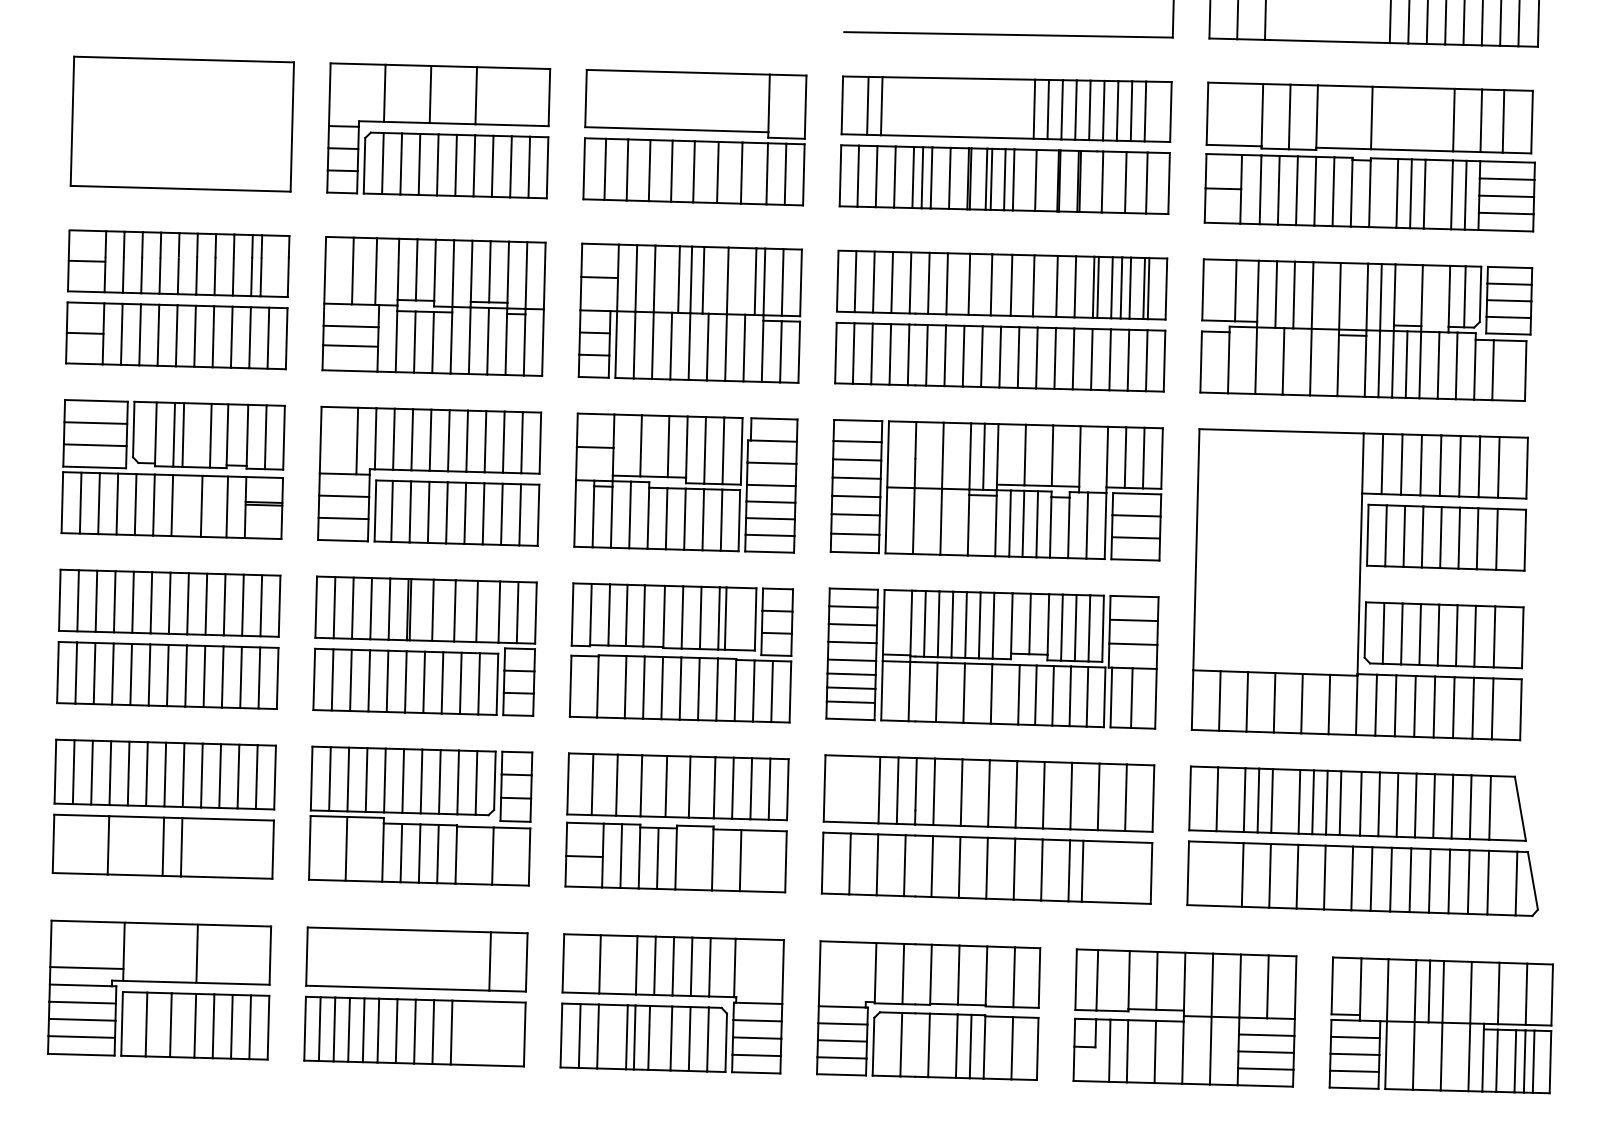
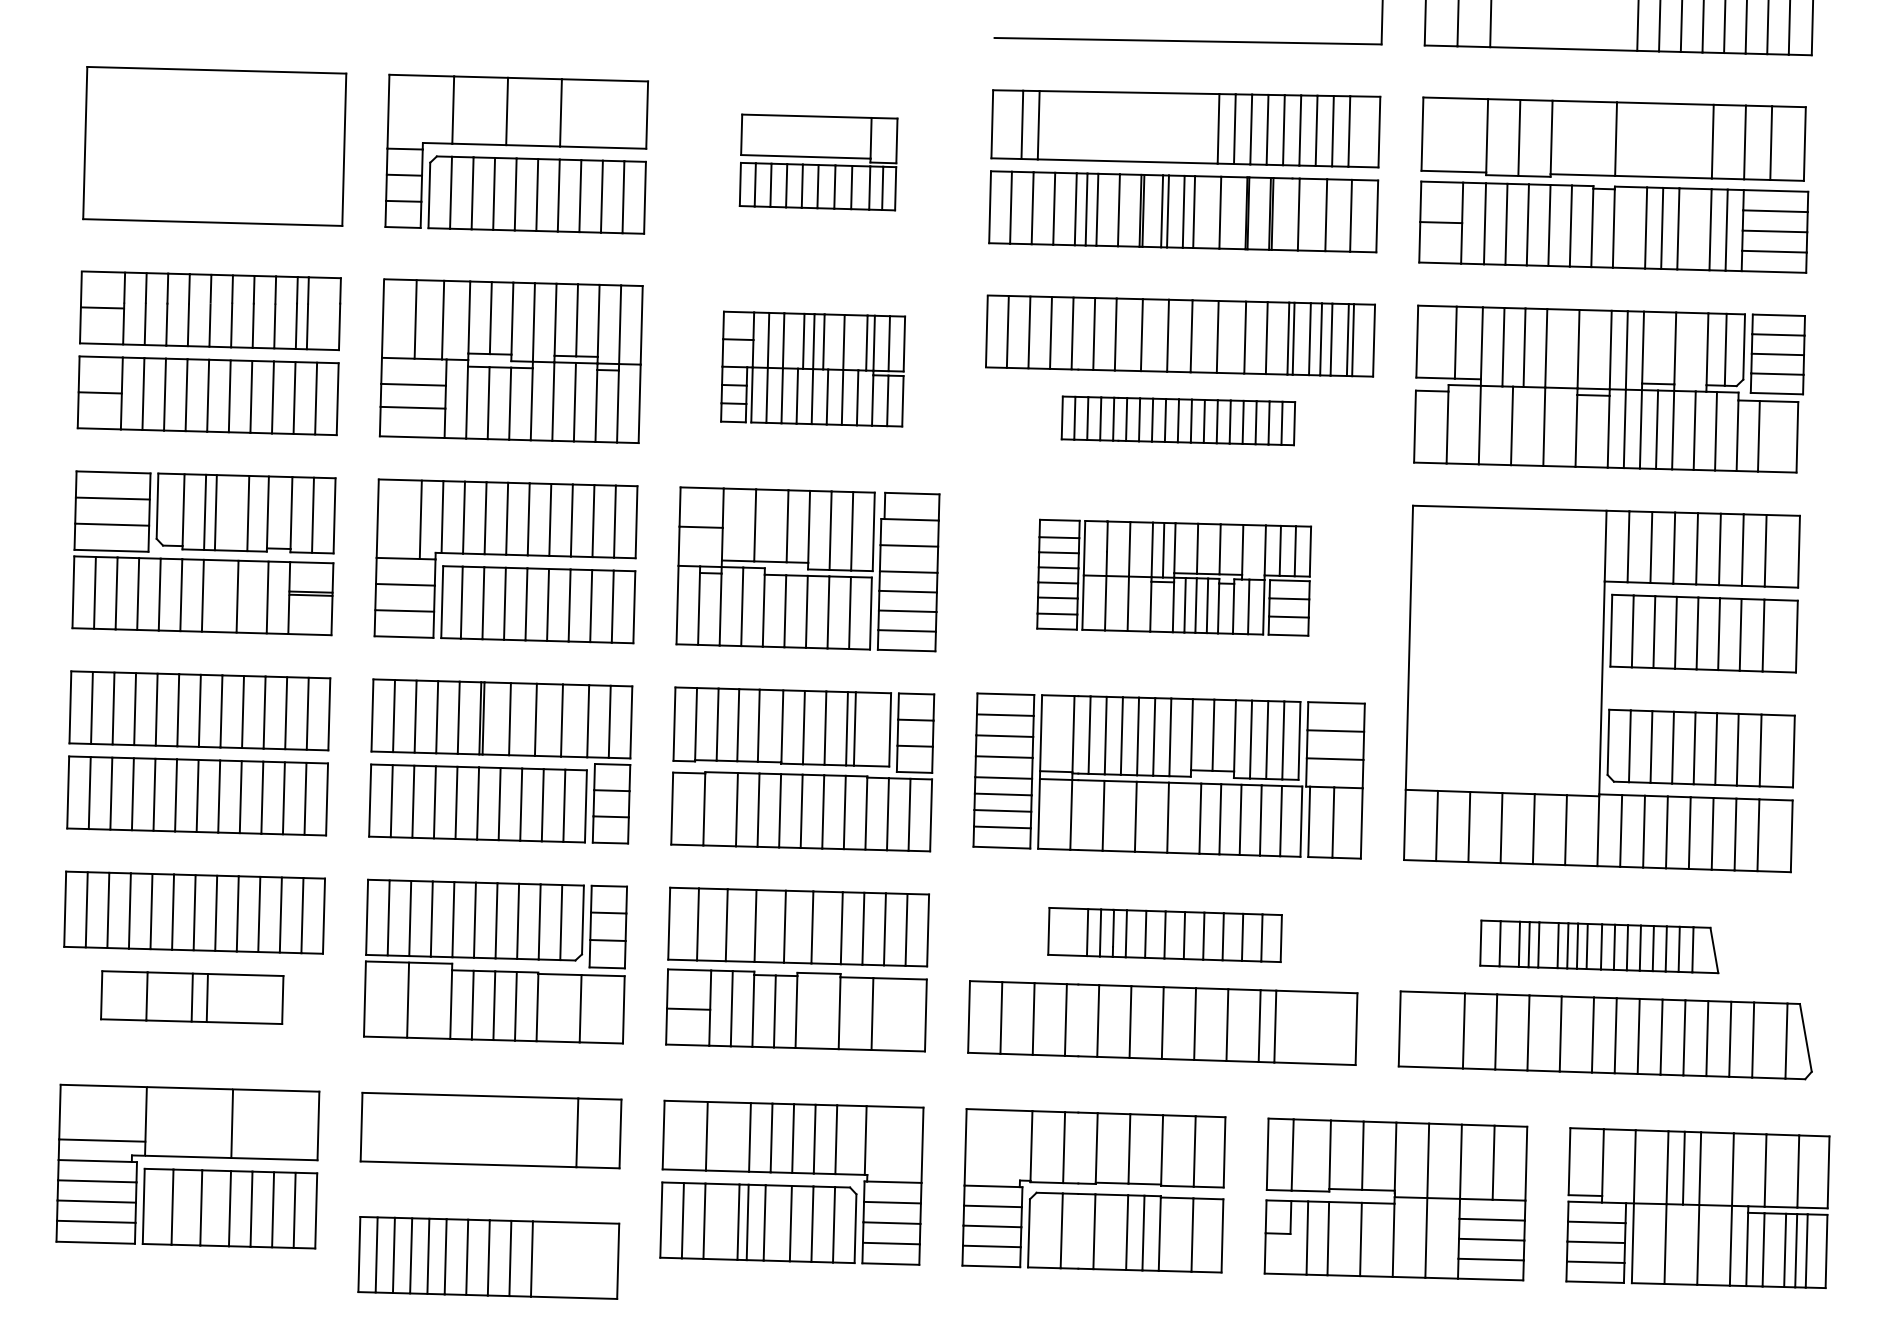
part: (694, 137) -> (818, 162), size x0.6
part: (689, 312) -> (812, 368), size x0.7
part: (1000, 356) -> (1178, 420), size x0.6
part: (996, 490) -> (1173, 577), size x0.7
part: (988, 793) -> (1164, 934), size x0.6
part: (1357, 803) -> (1599, 946), size x0.6
part: (162, 846) -> (191, 997), size x0.7
part: (414, 1031) -> (488, 1257), moved

